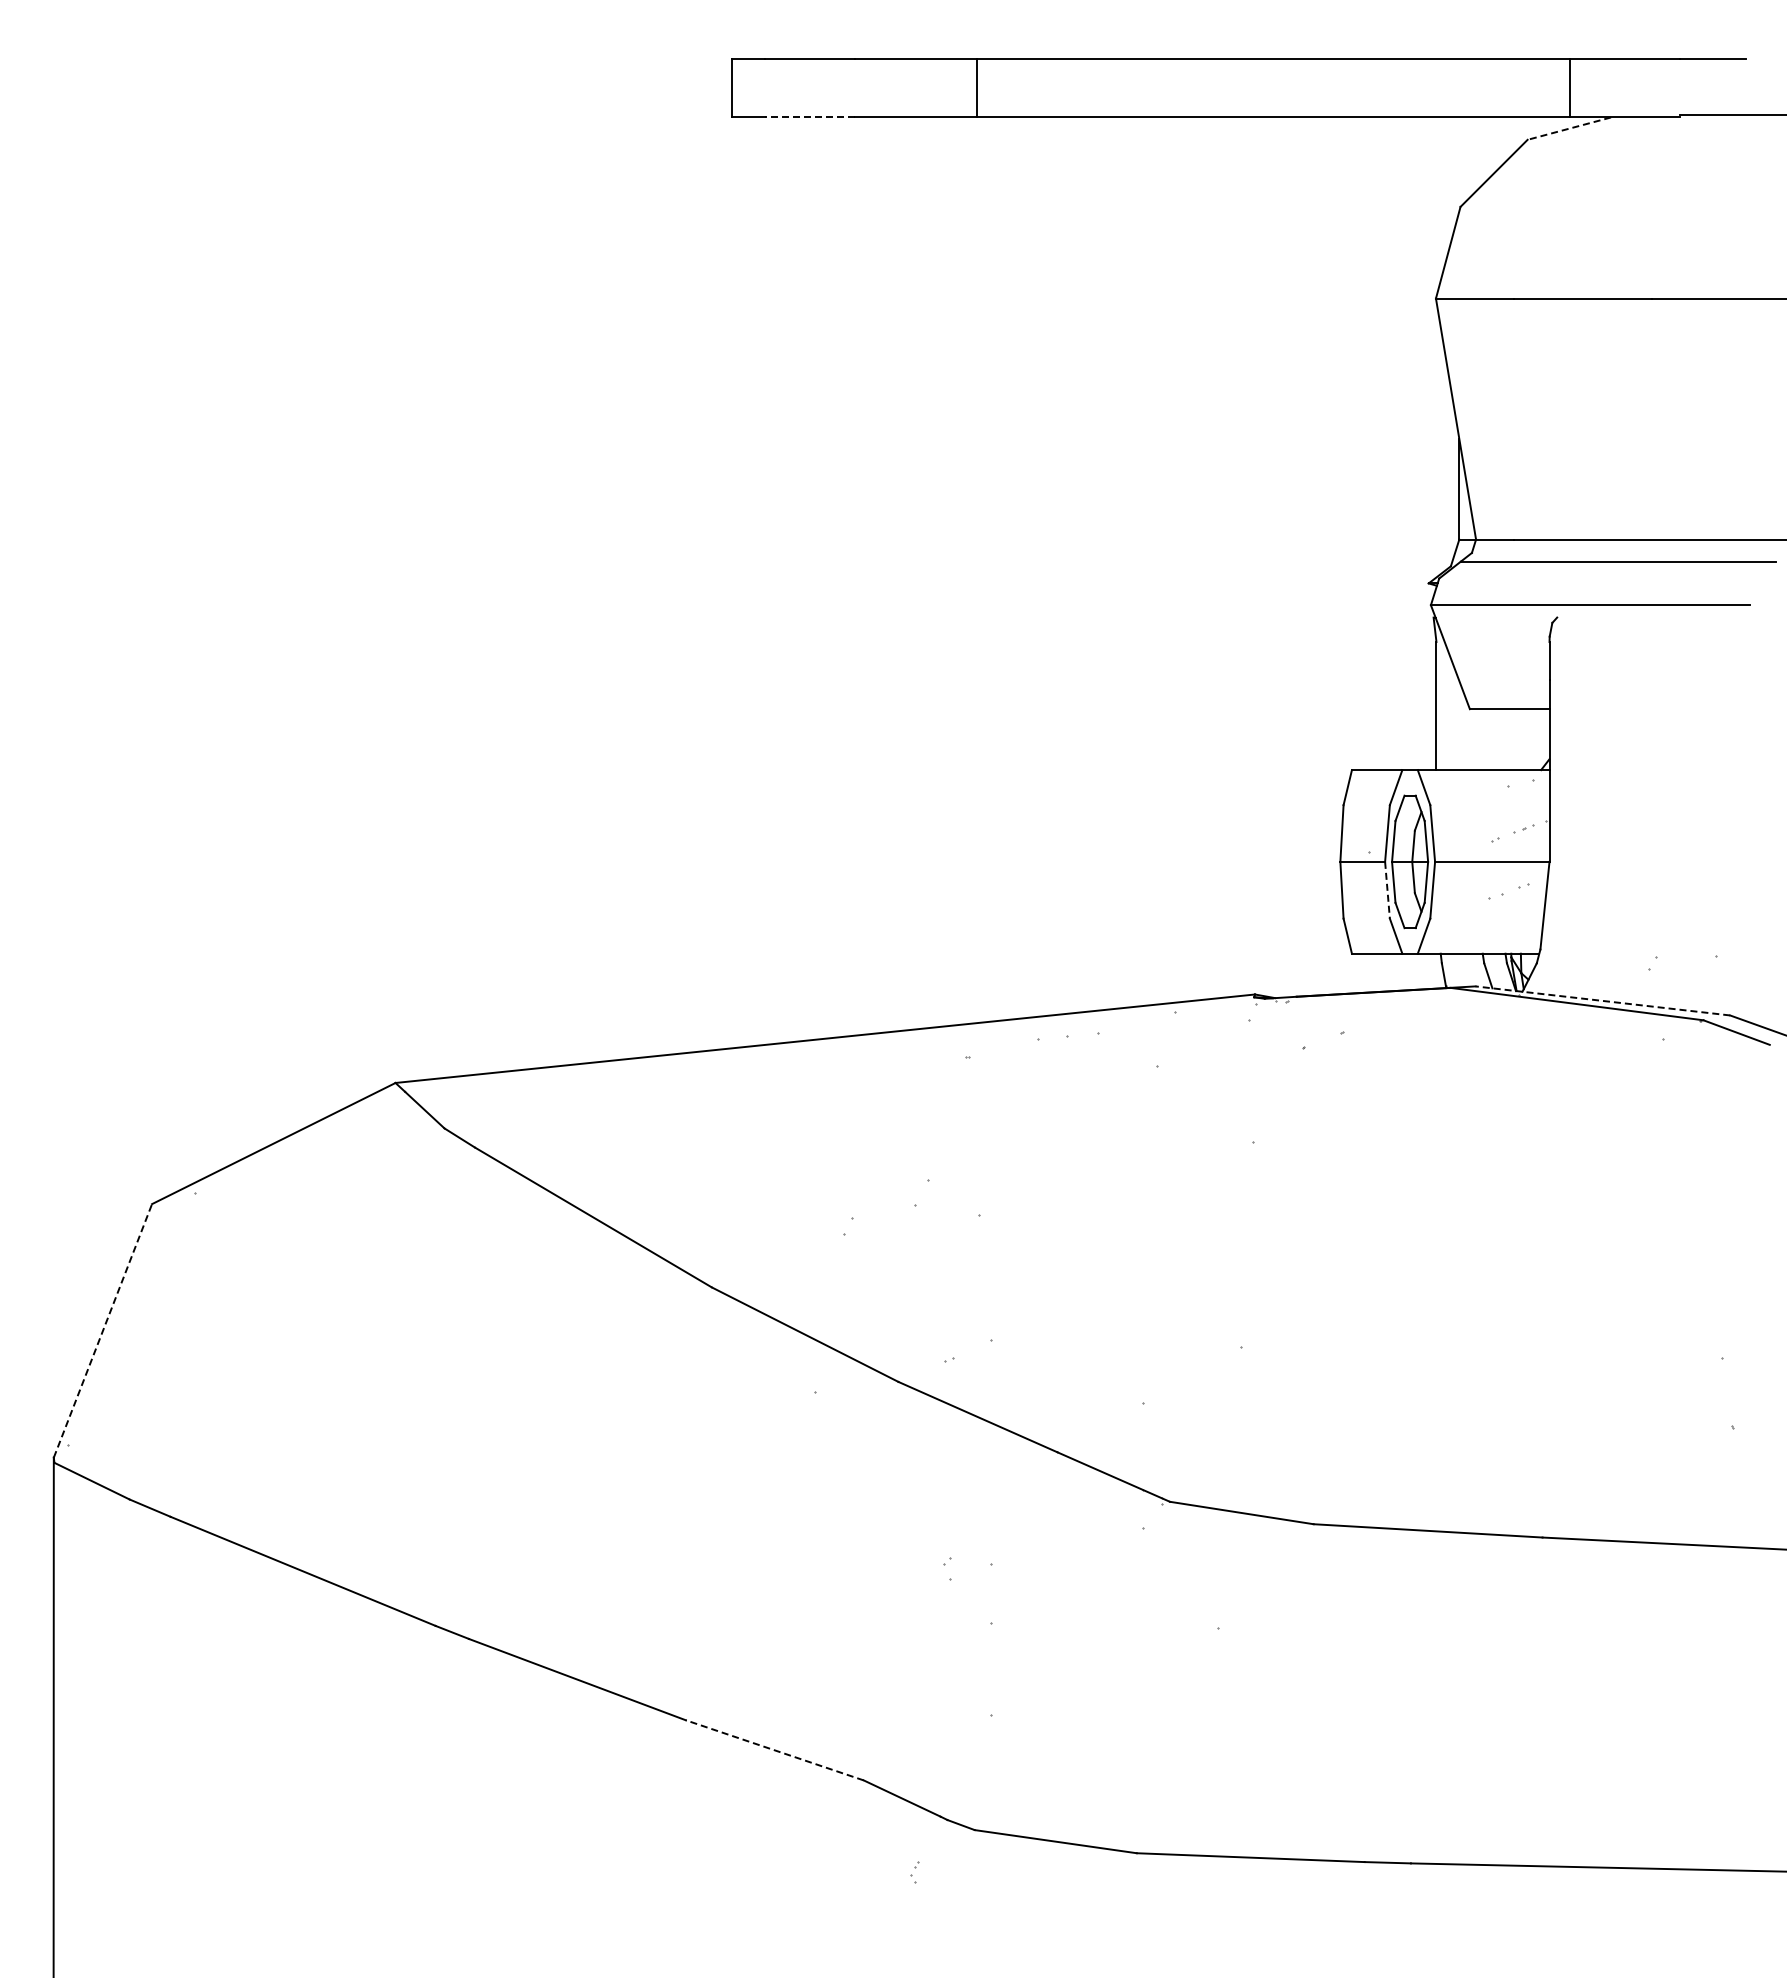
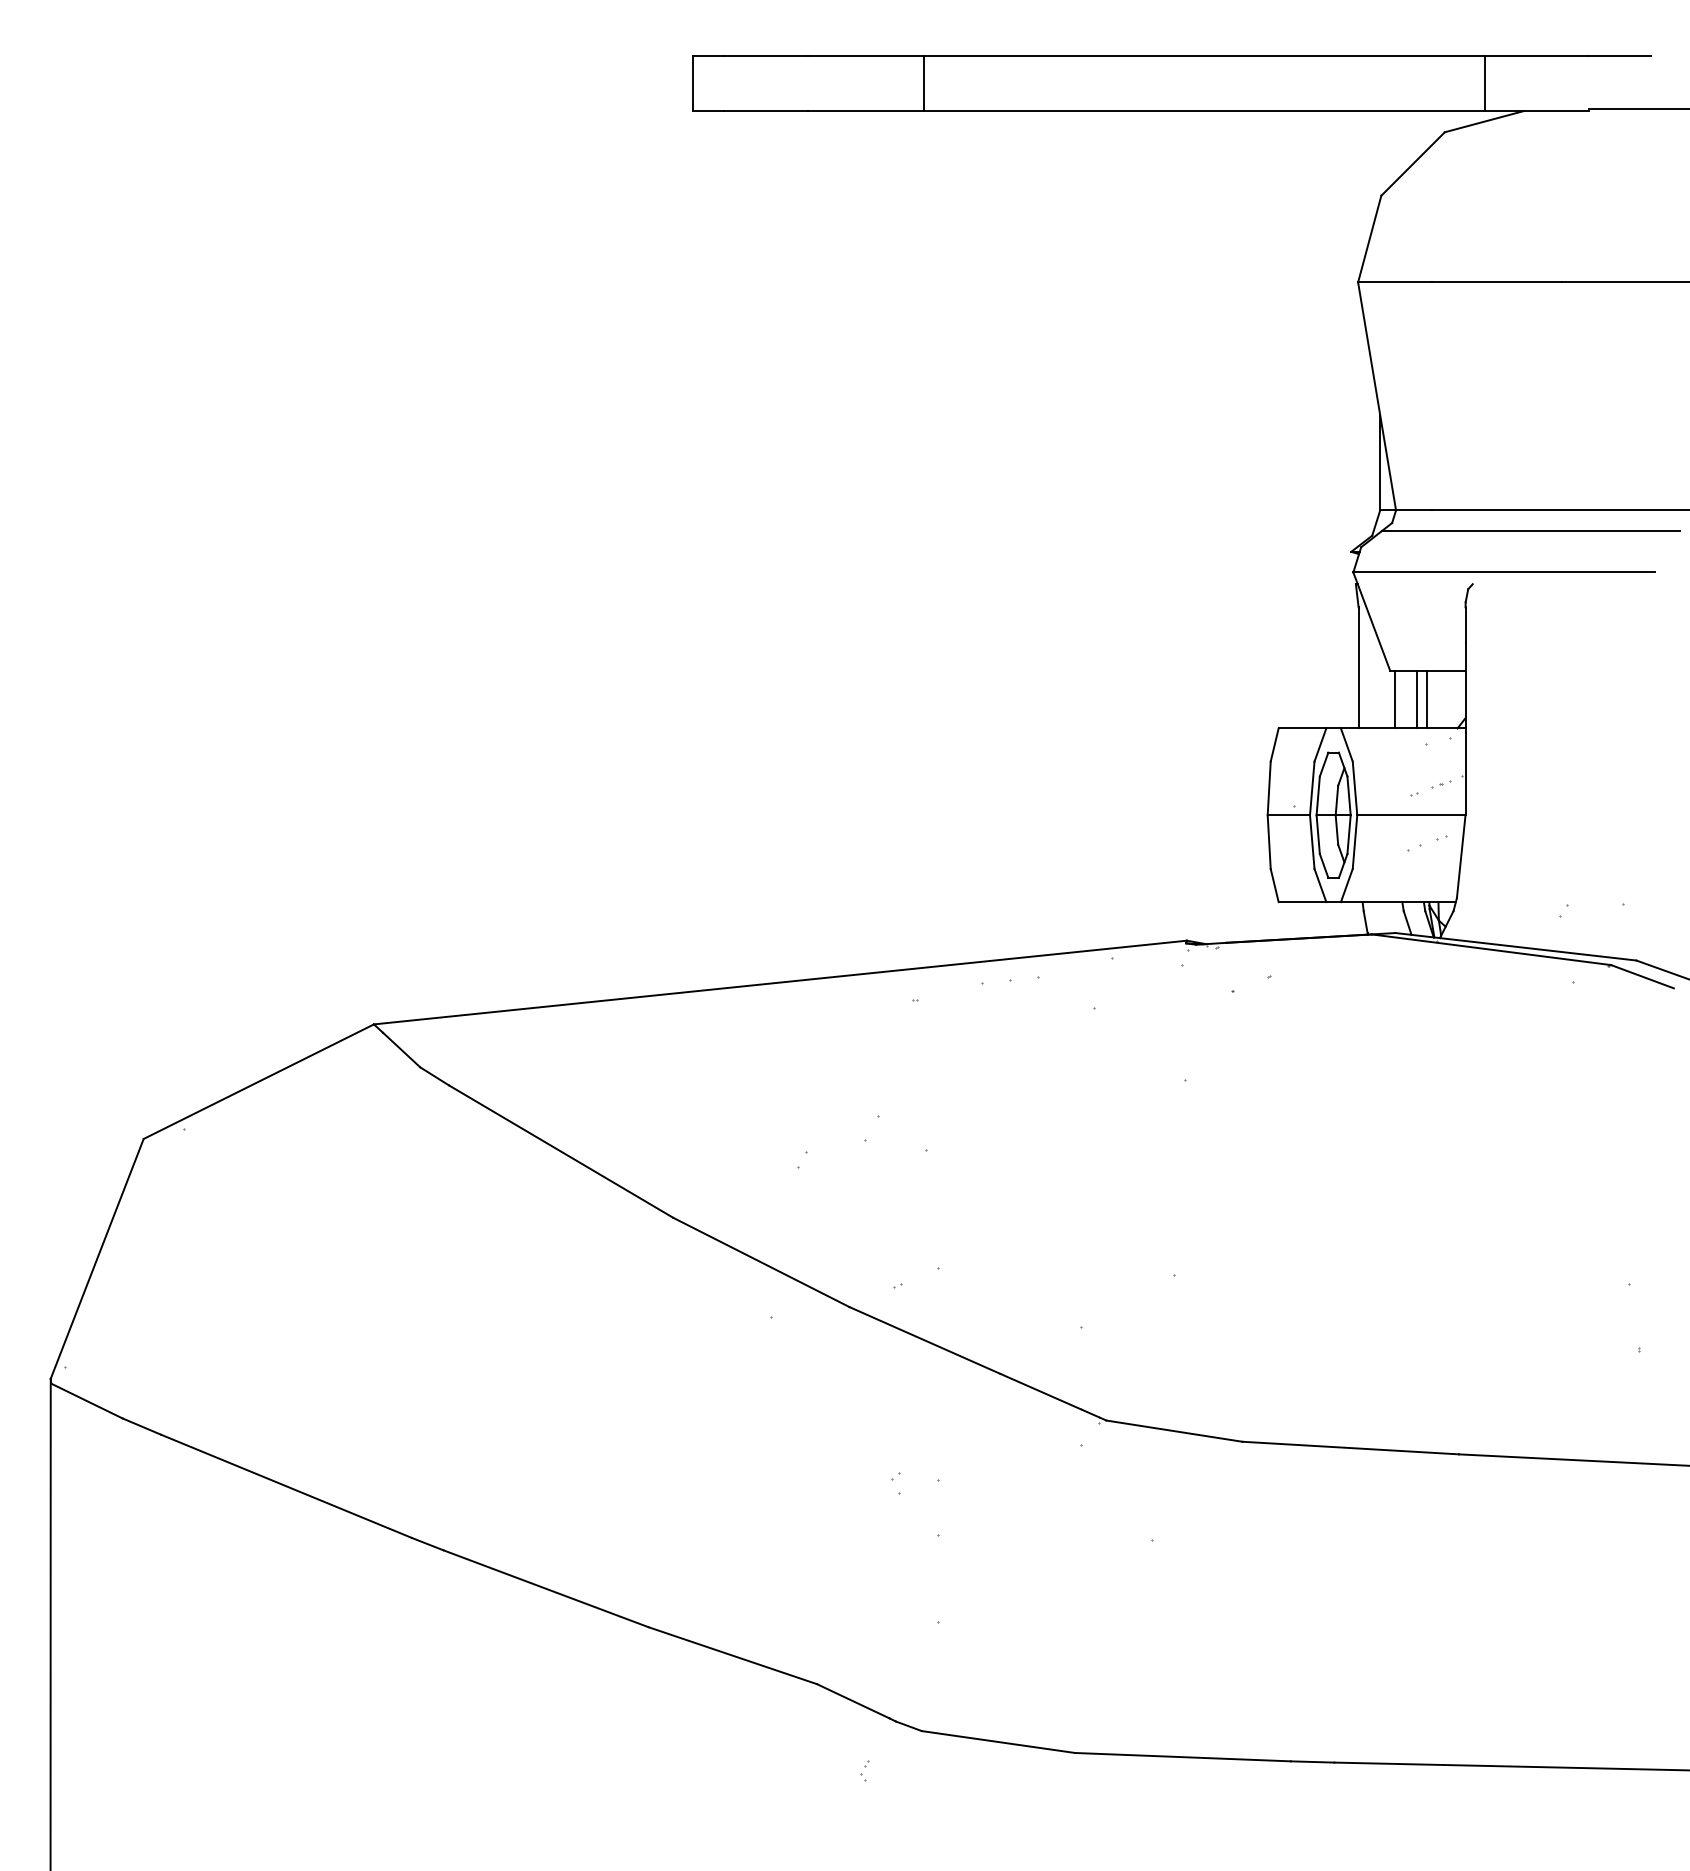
line: (809, 117) -> (765, 111), dashed -> solid
line: (1568, 128) -> (1483, 121), dashed -> solid
line: (1475, 739) -> (1395, 699), added
line: (1498, 739) -> (1417, 699), added
line: (1509, 739) -> (1427, 699), added
line: (1387, 890) -> (1312, 842), dashed -> solid
line: (1602, 1000) -> (1515, 946), dashed -> solid
line: (102, 1330) -> (96, 1258), dashed -> solid
line: (774, 1750) -> (732, 1655), dashed -> solid

